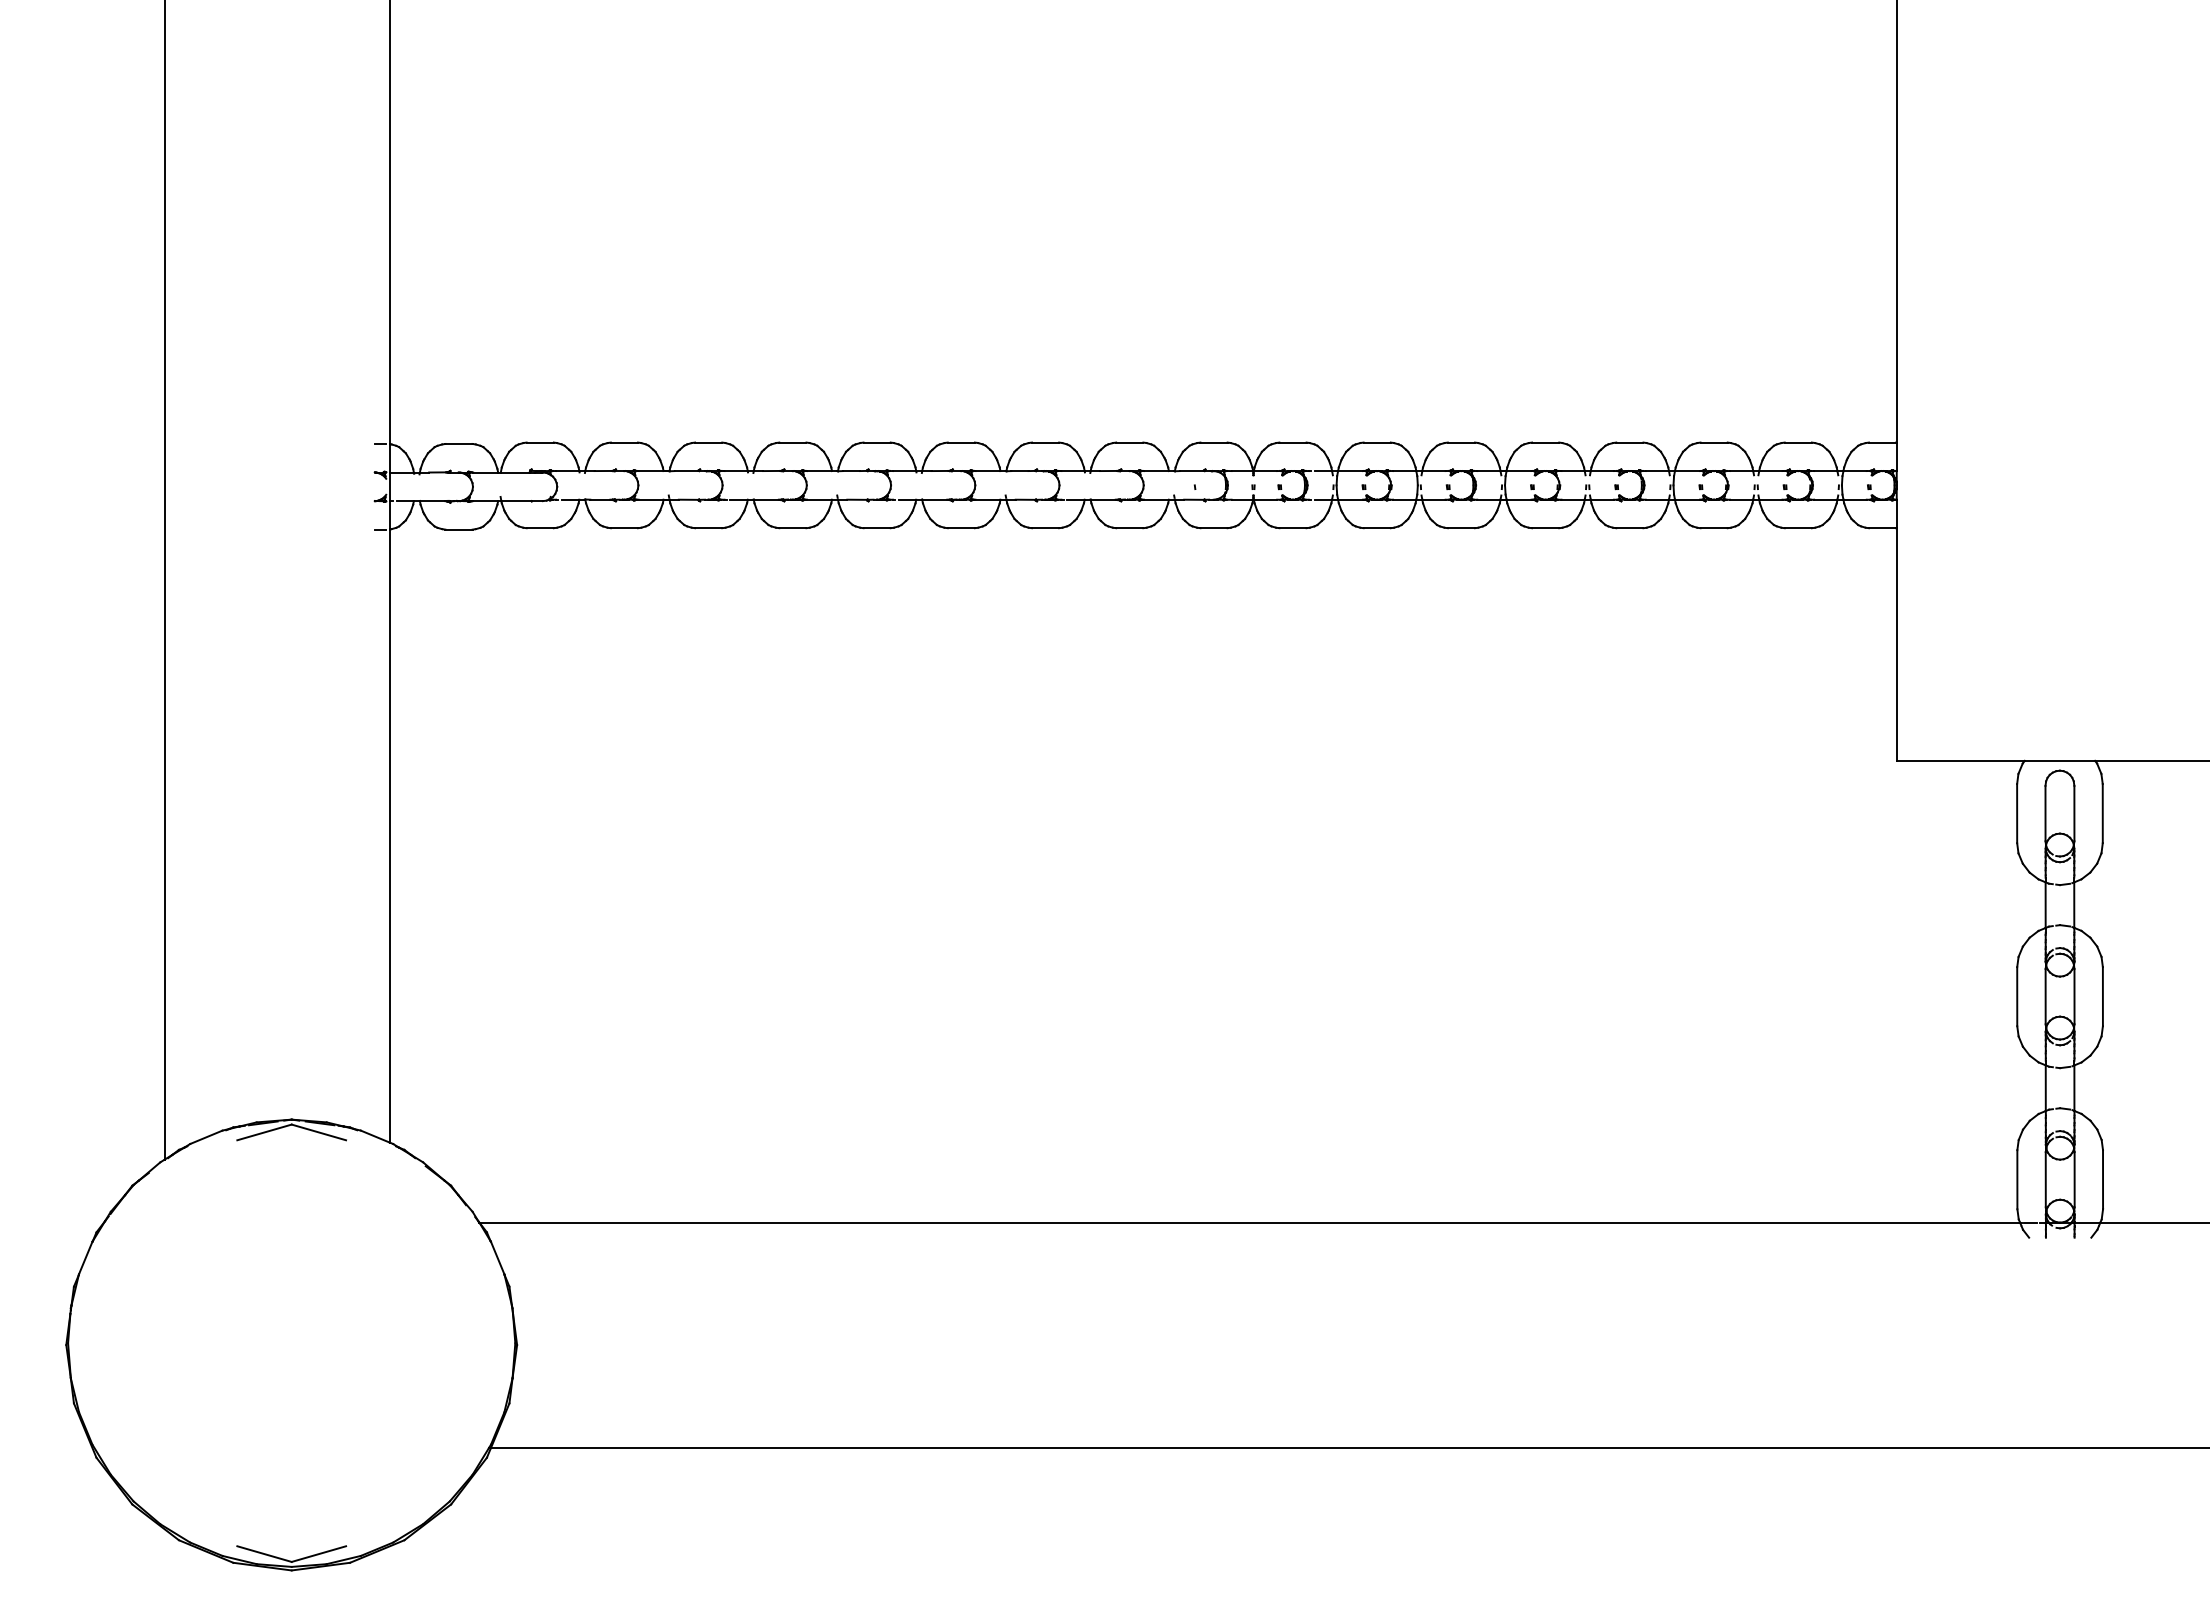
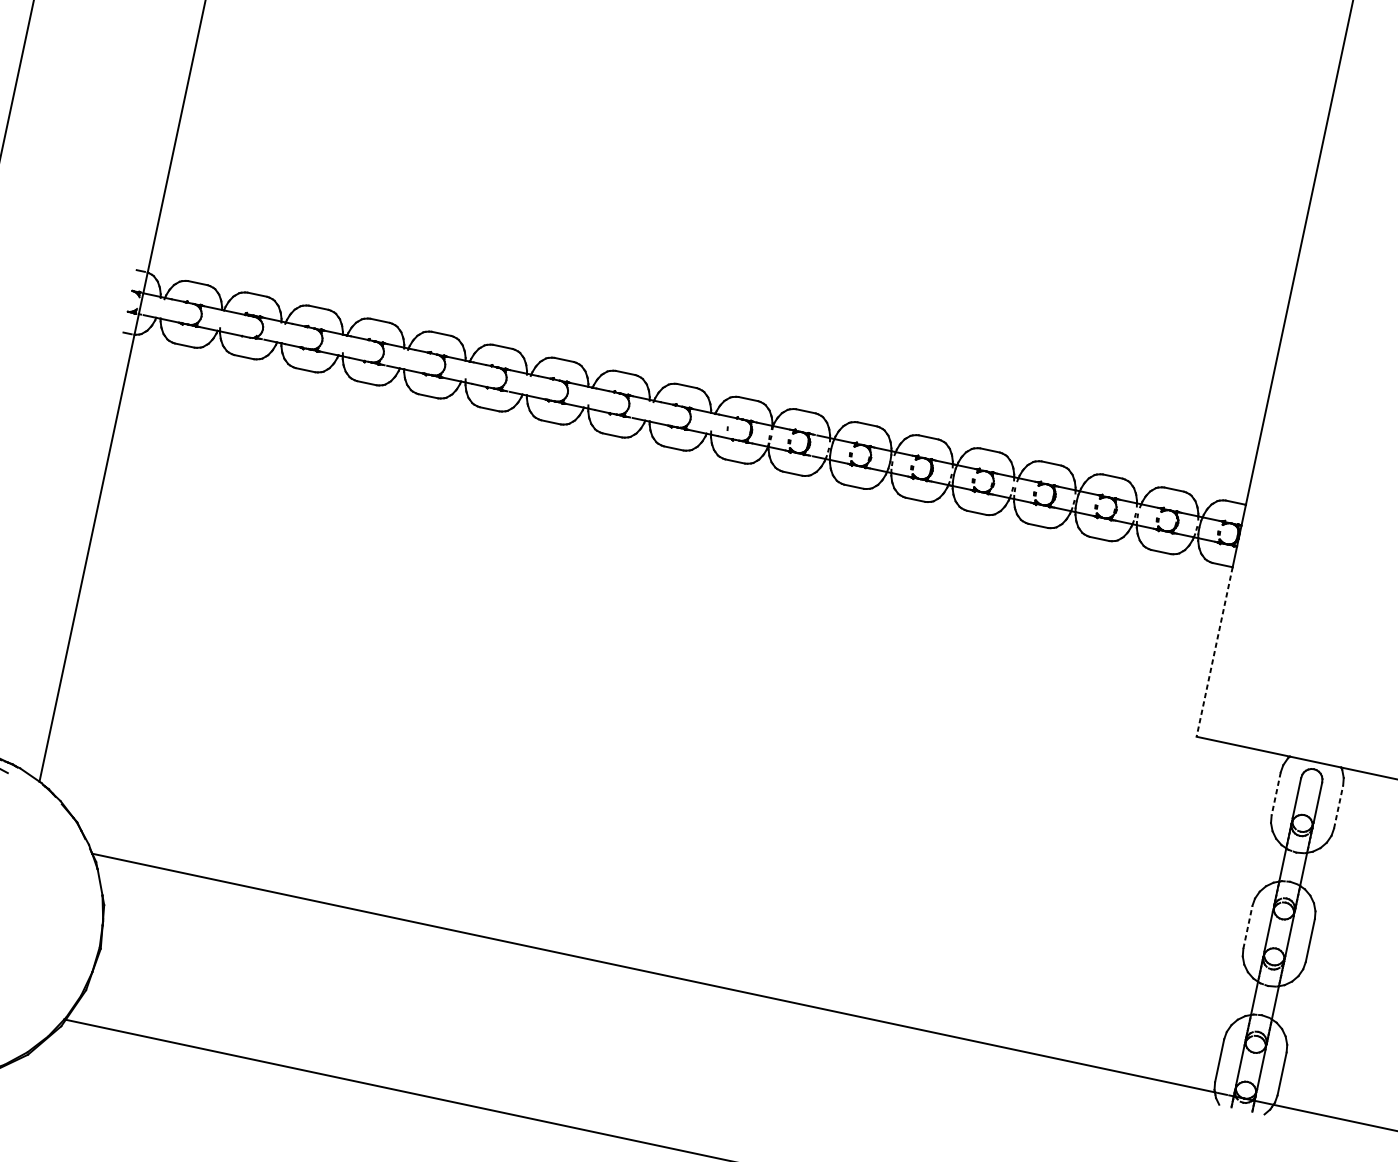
line: (1896, 645) -> (1214, 652), solid -> dashed
line: (2017, 813) -> (1276, 793), solid -> dashed
line: (2102, 813) -> (1338, 807), solid -> dashed
line: (2017, 996) -> (1248, 927), solid -> dashed

